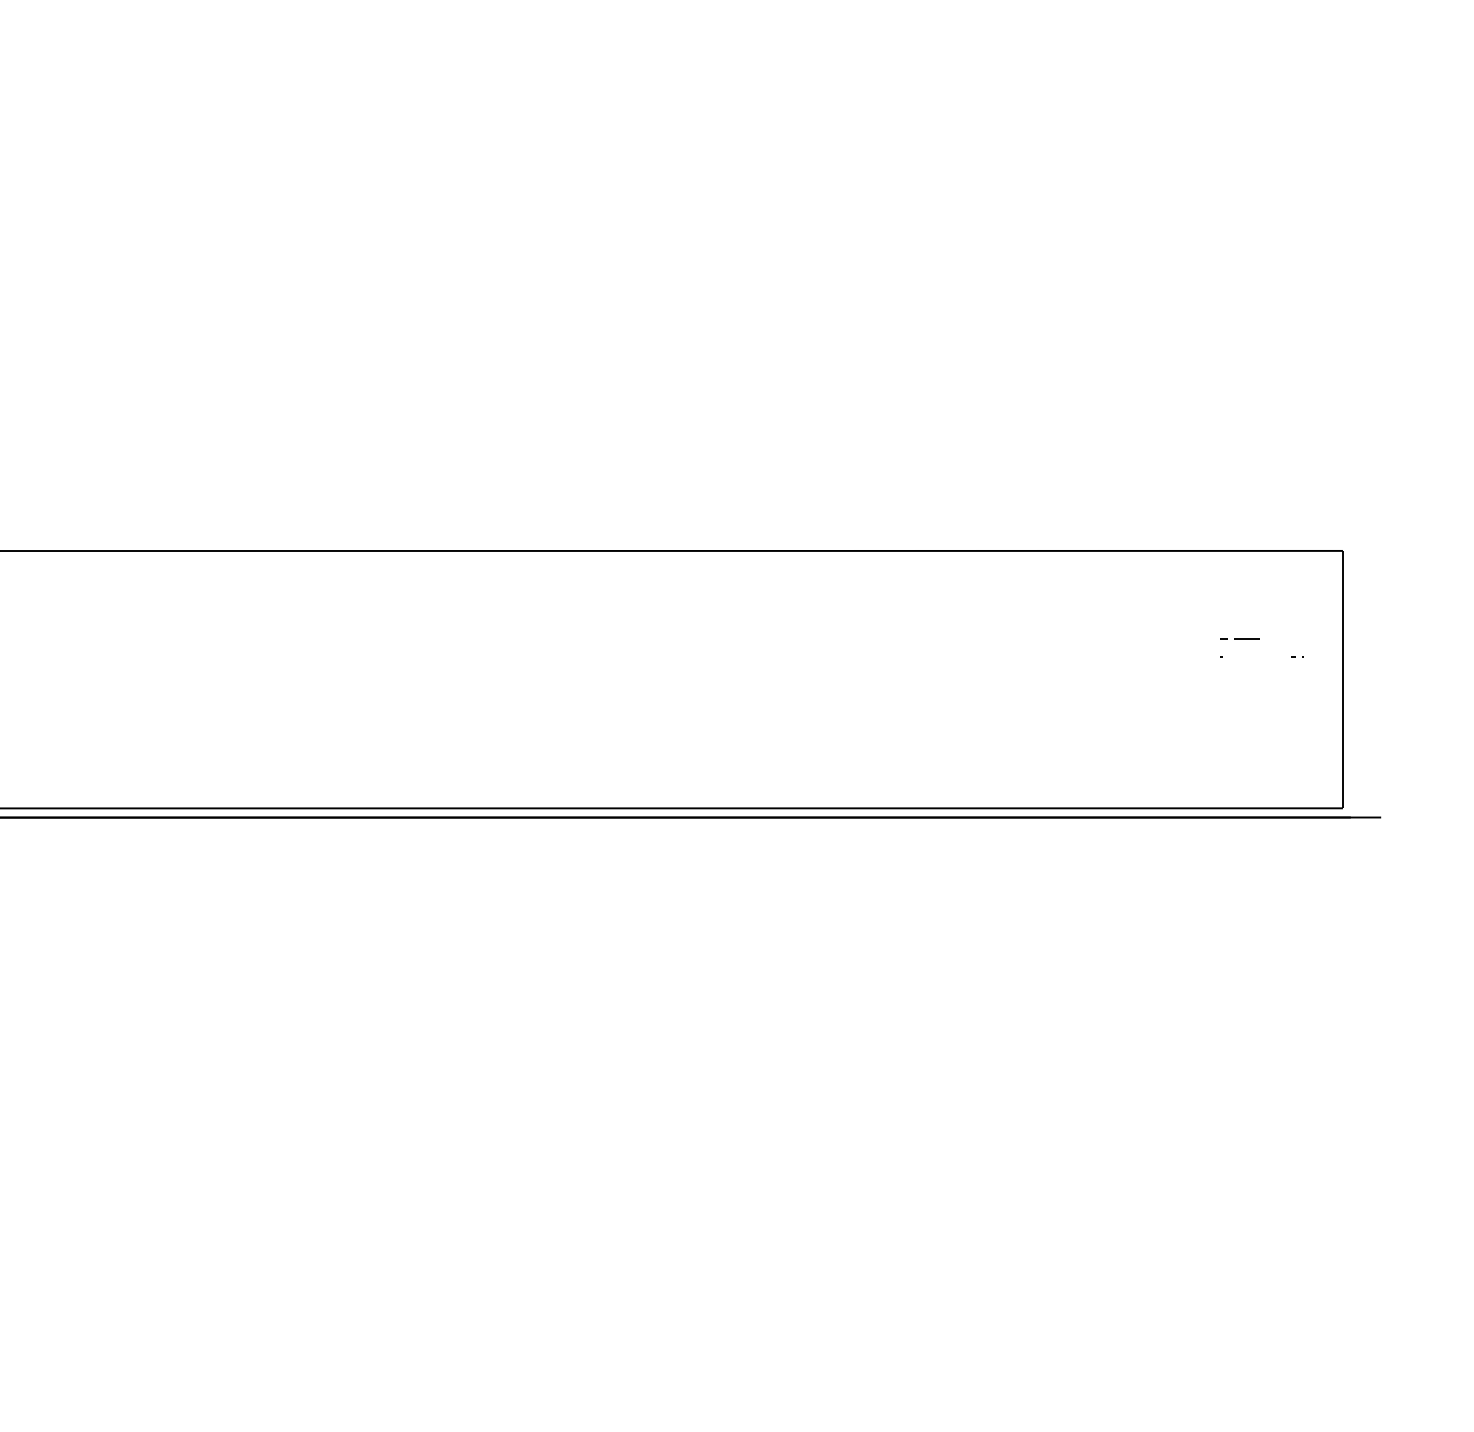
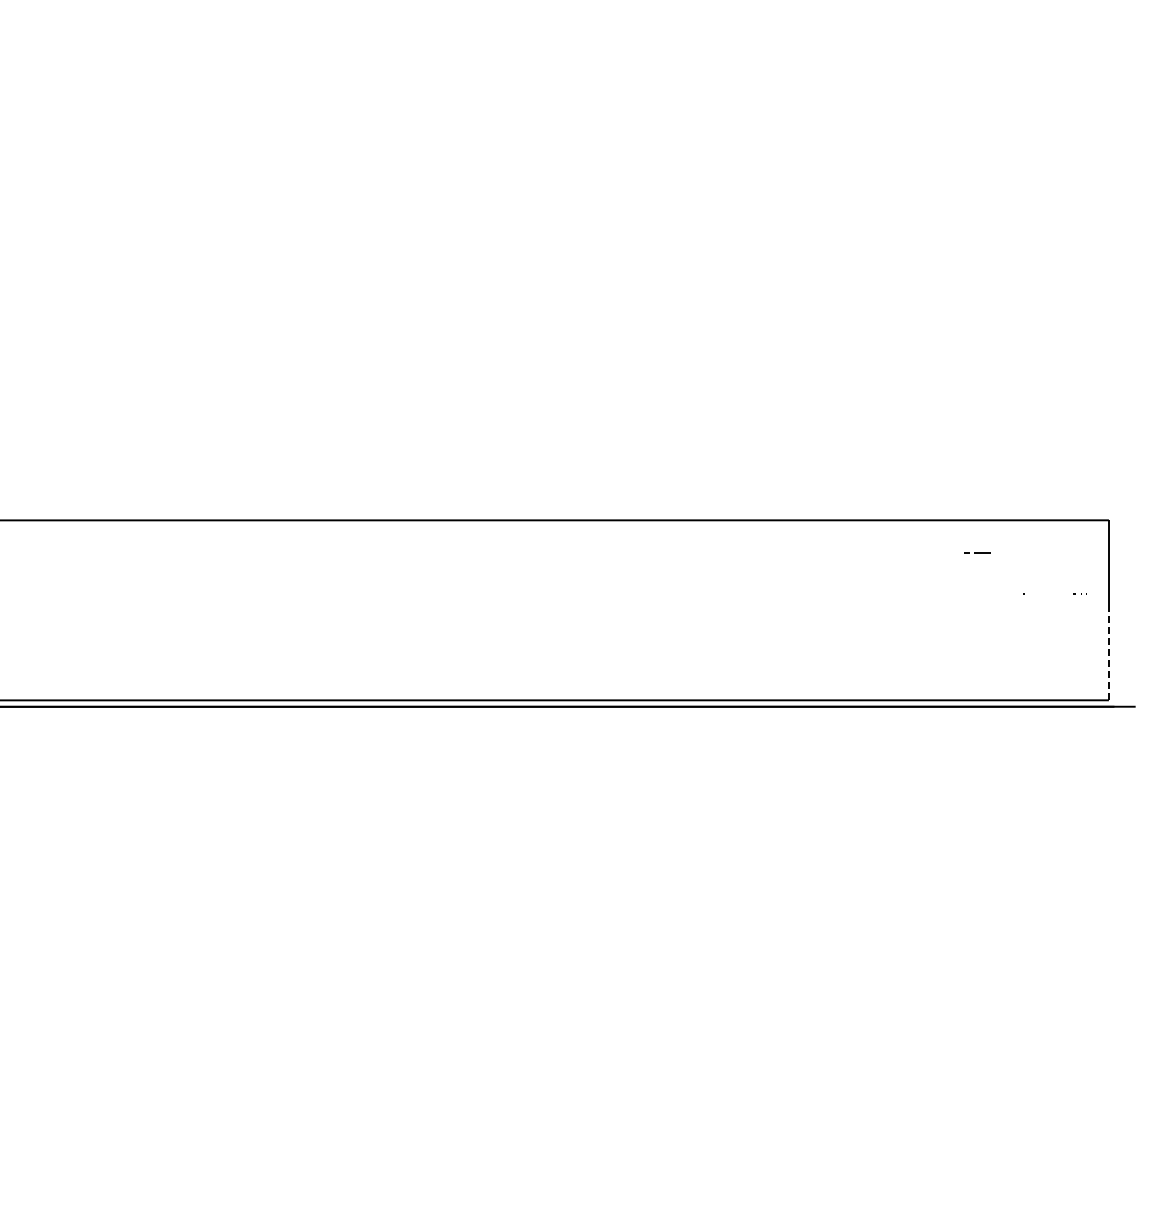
line: (1239, 638) -> (977, 552), moved
line: (1342, 741) -> (1108, 653), solid -> dashed

